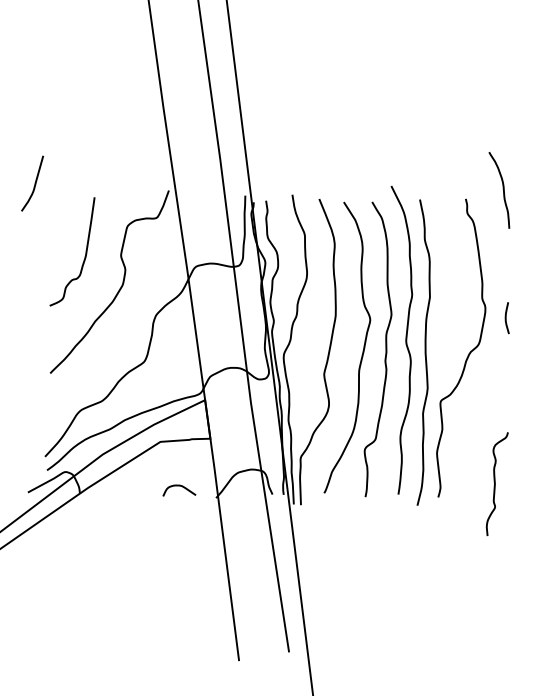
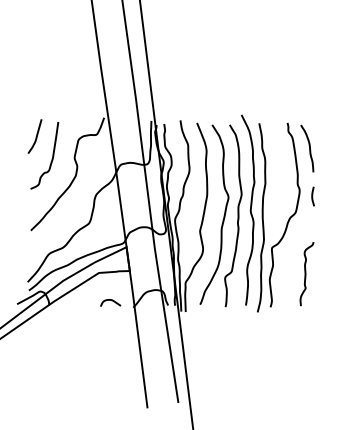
curve: (33, 183) -> (35, 136), moved
curve: (502, 190) -> (309, 148), moved
curve: (496, 484) -> (306, 274), moved

